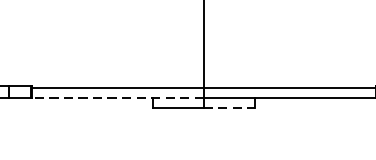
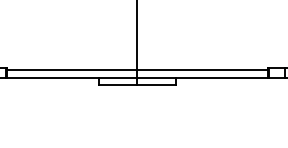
line: (117, 97) -> (71, 77), dashed -> solid
line: (229, 108) -> (156, 85), dashed -> solid

